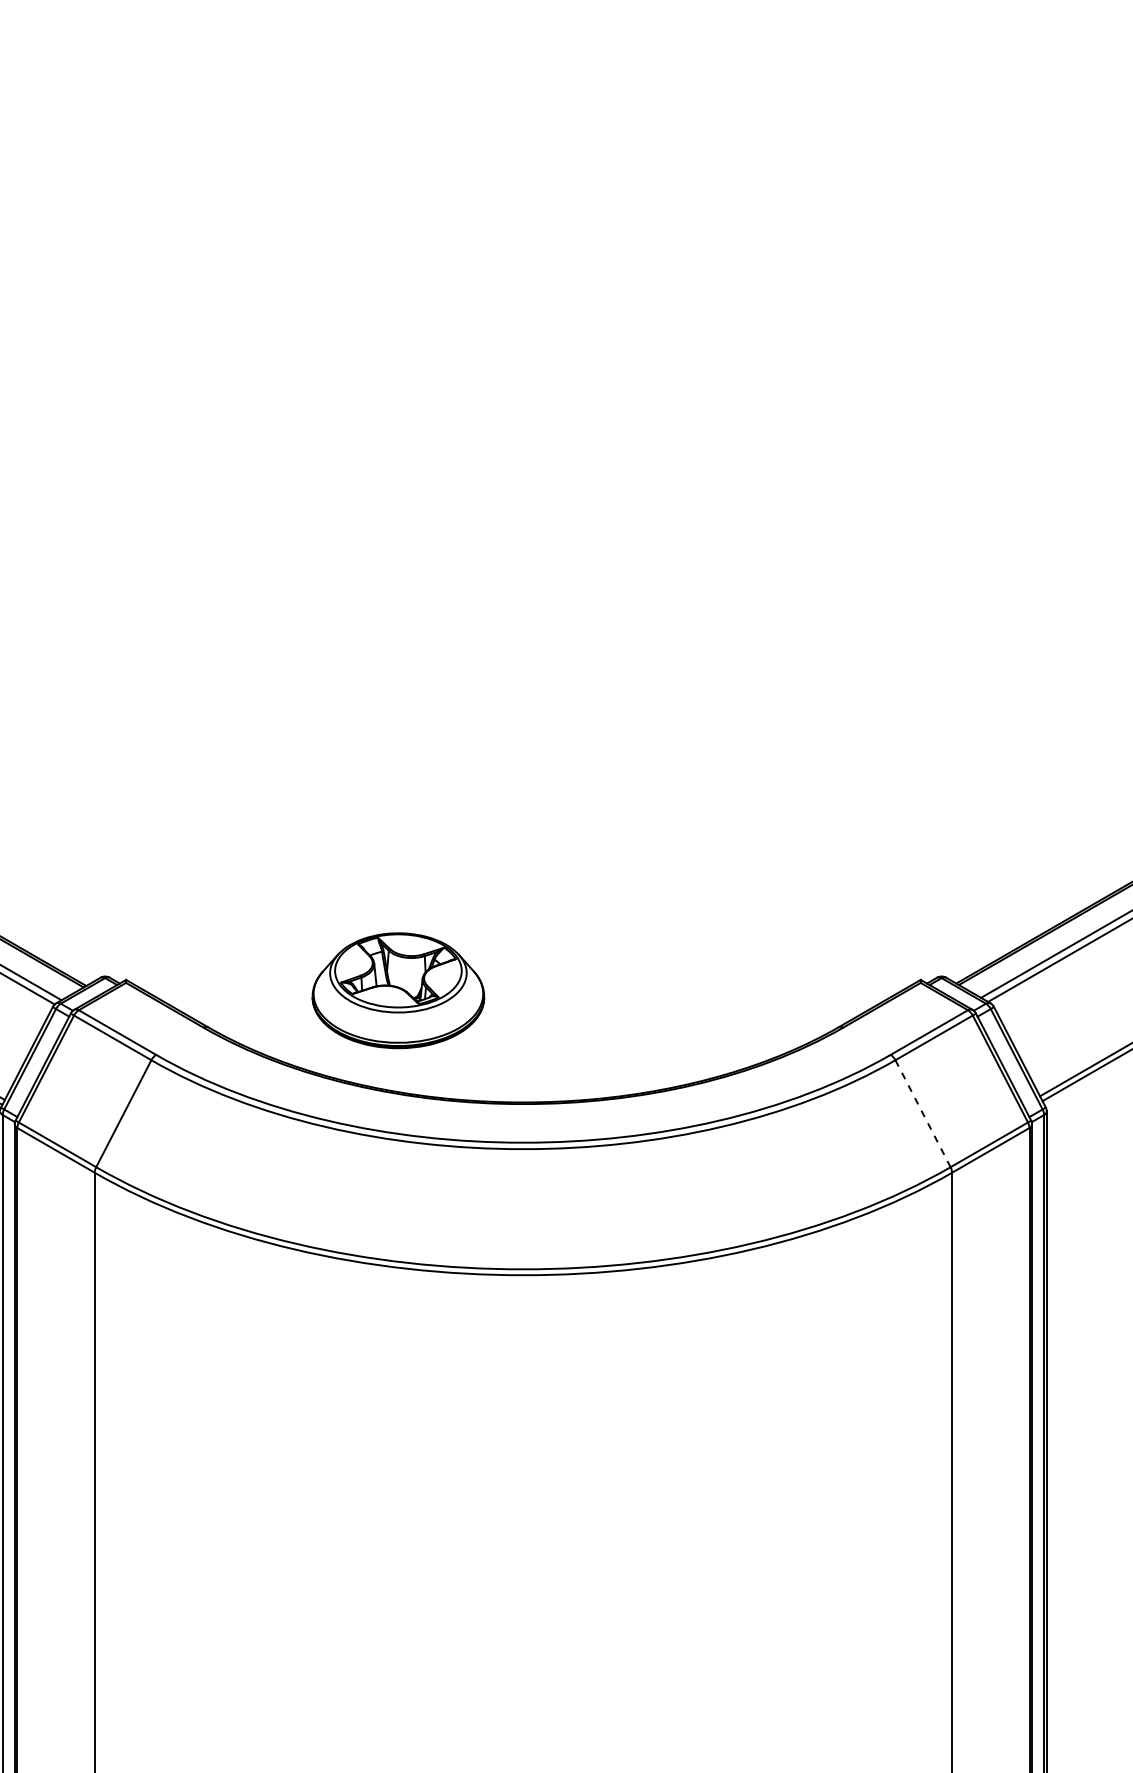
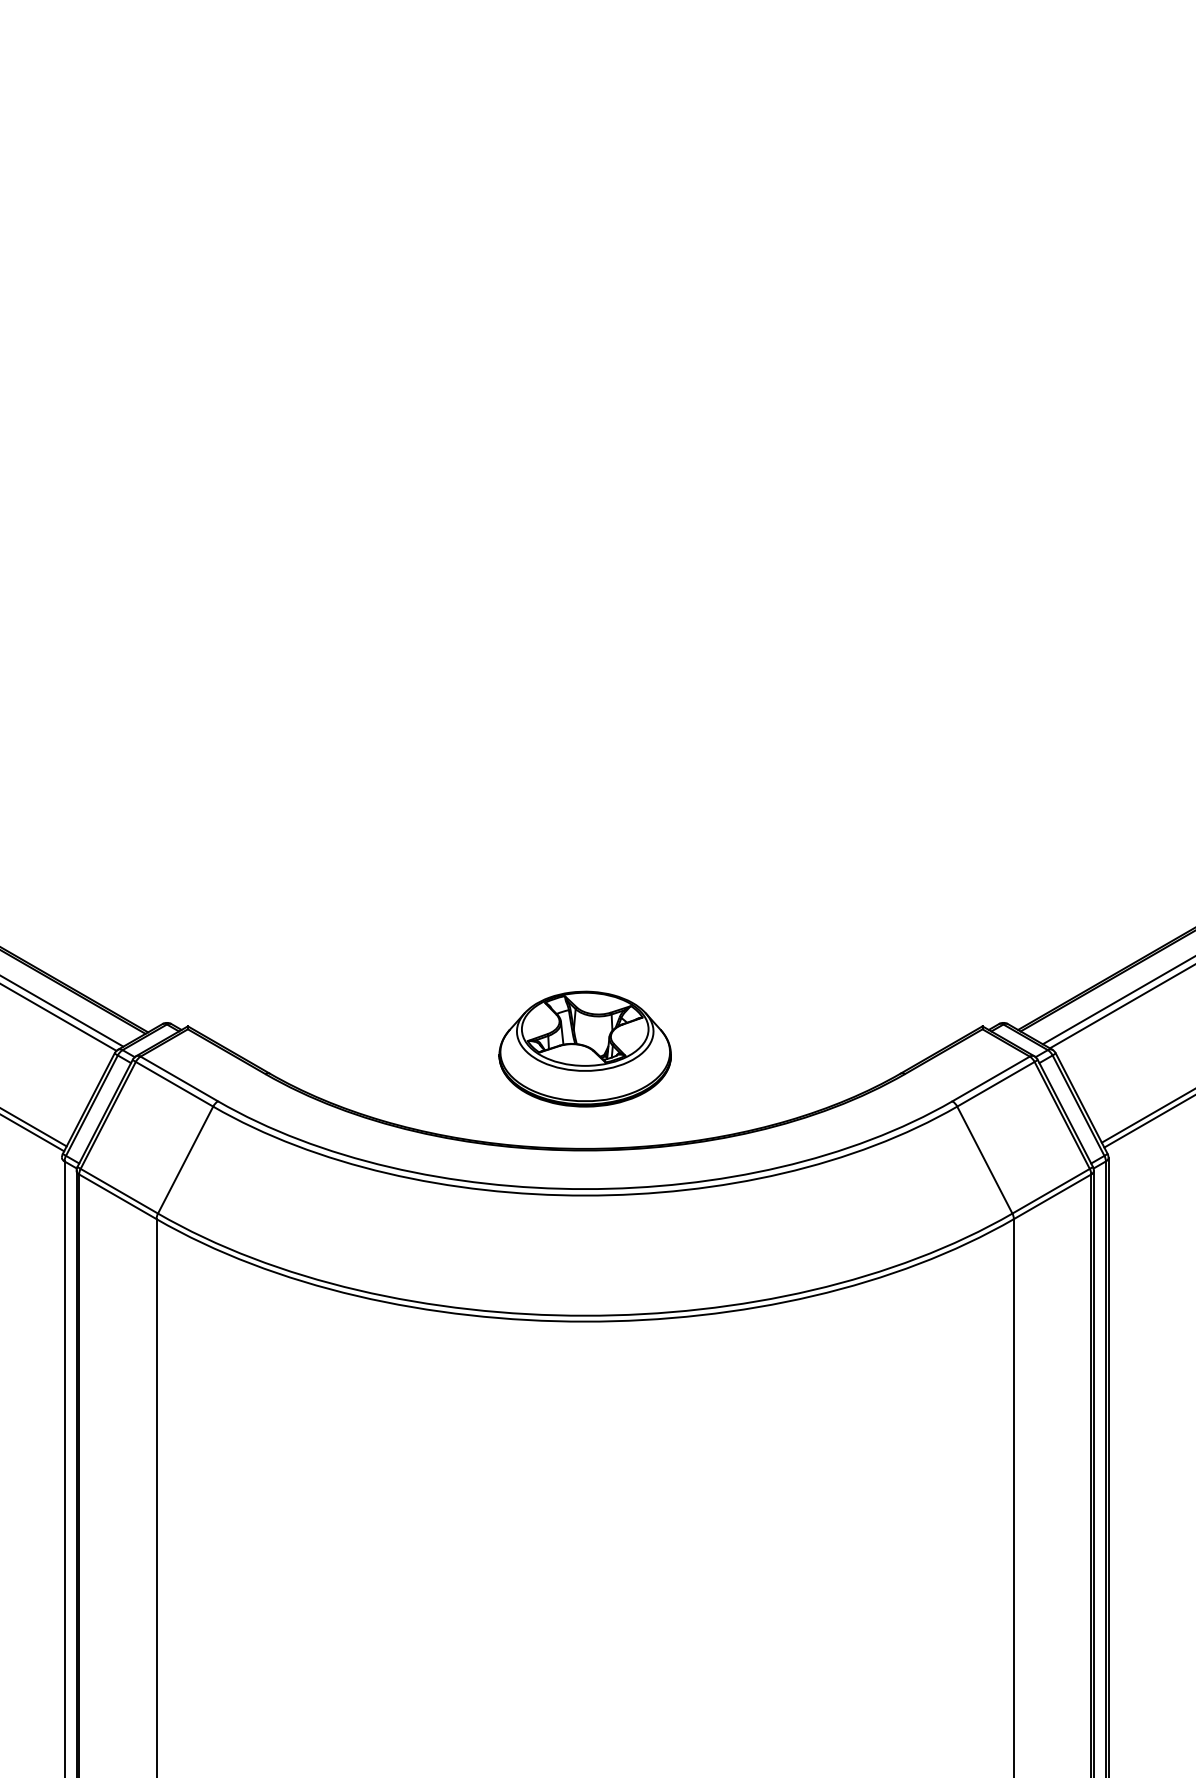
part: (397, 990) -> (584, 1048), moved
line: (923, 1114) -> (985, 1160), dashed -> solid

